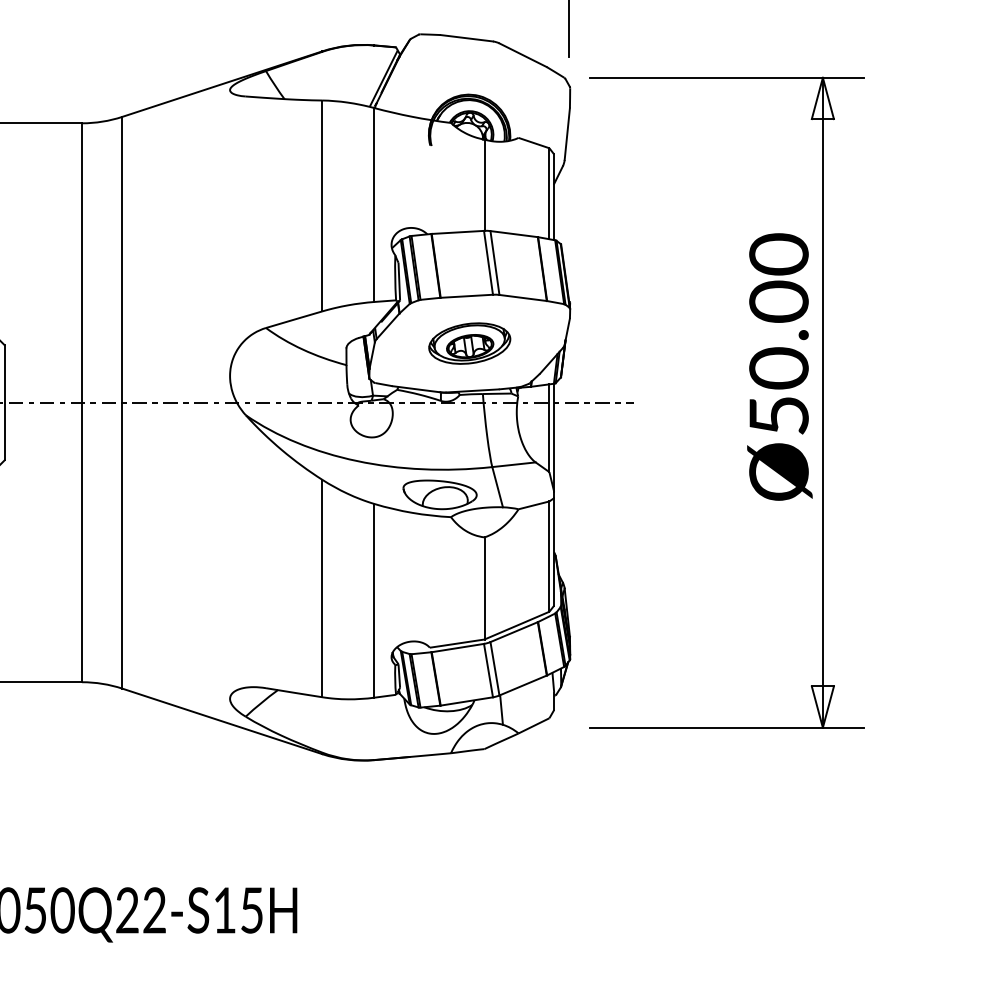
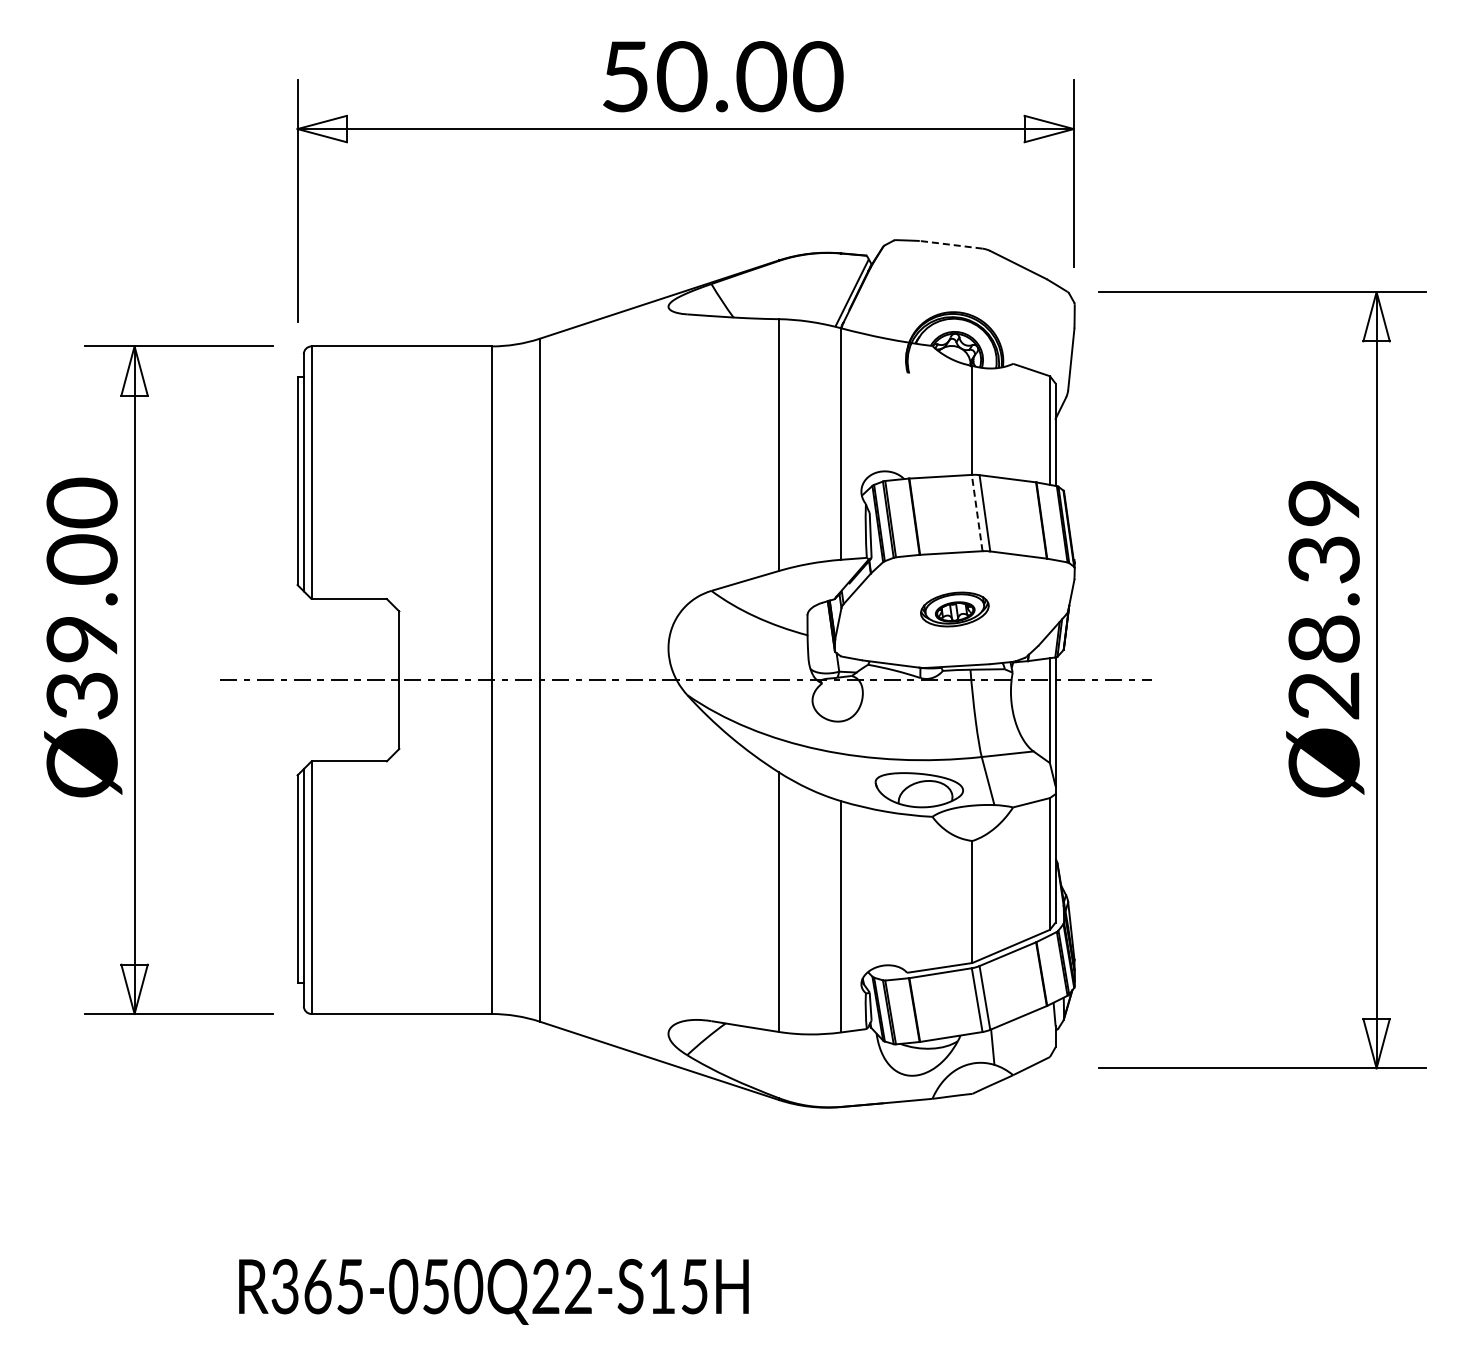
line: (466, 37) -> (950, 244), solid -> dashed
line: (488, 263) -> (977, 513), solid -> dashed
text: (778, 334) -> (1323, 598), Ø50.00 -> Ø28.39
part: (469, 343) -> (954, 609), size x0.7

